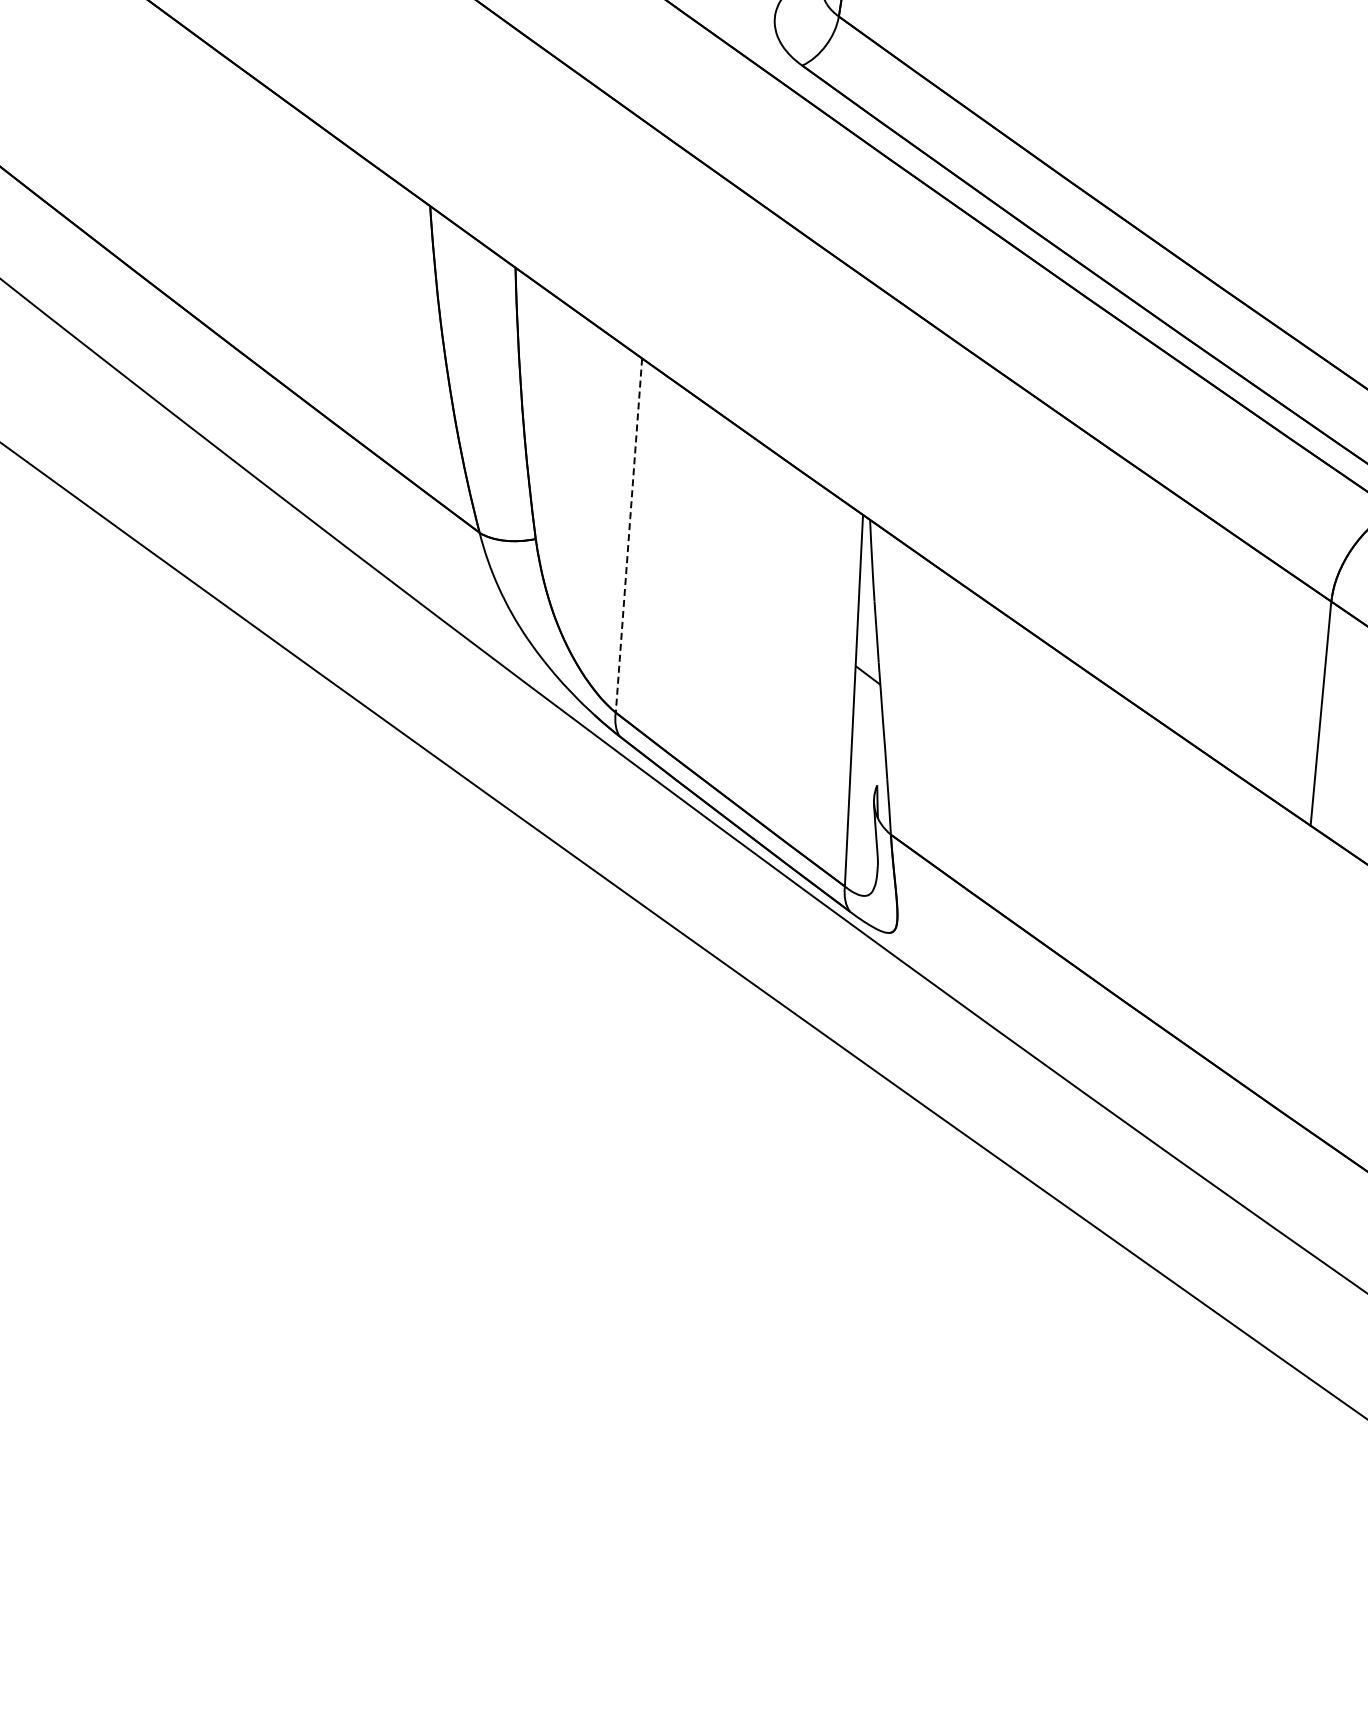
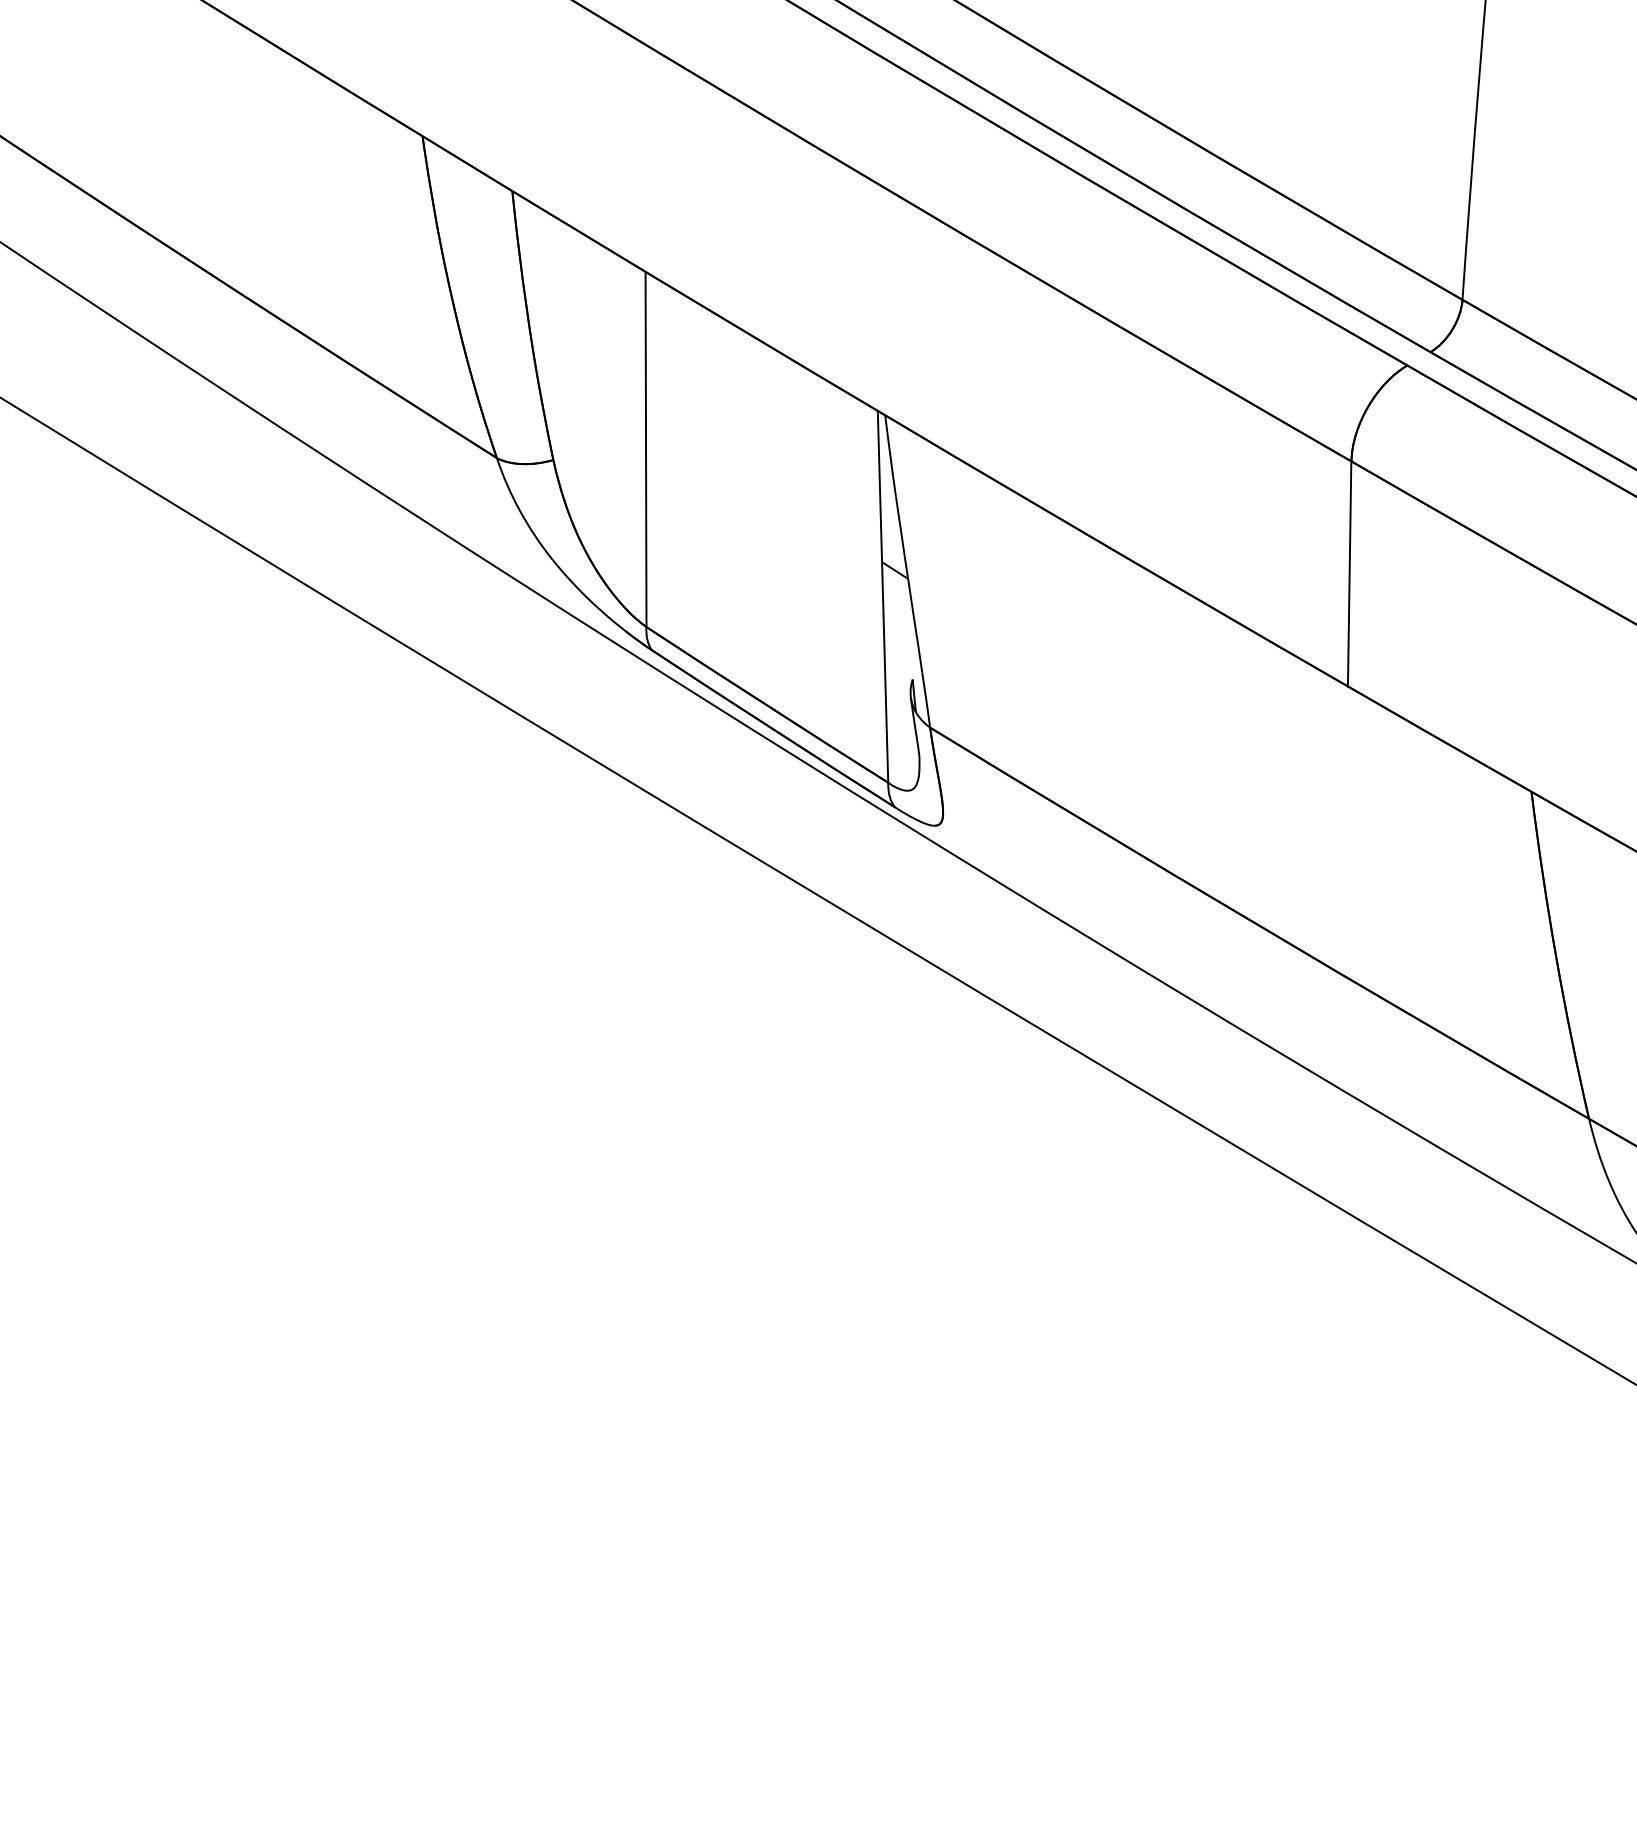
line: (629, 535) -> (646, 449), dashed -> solid

